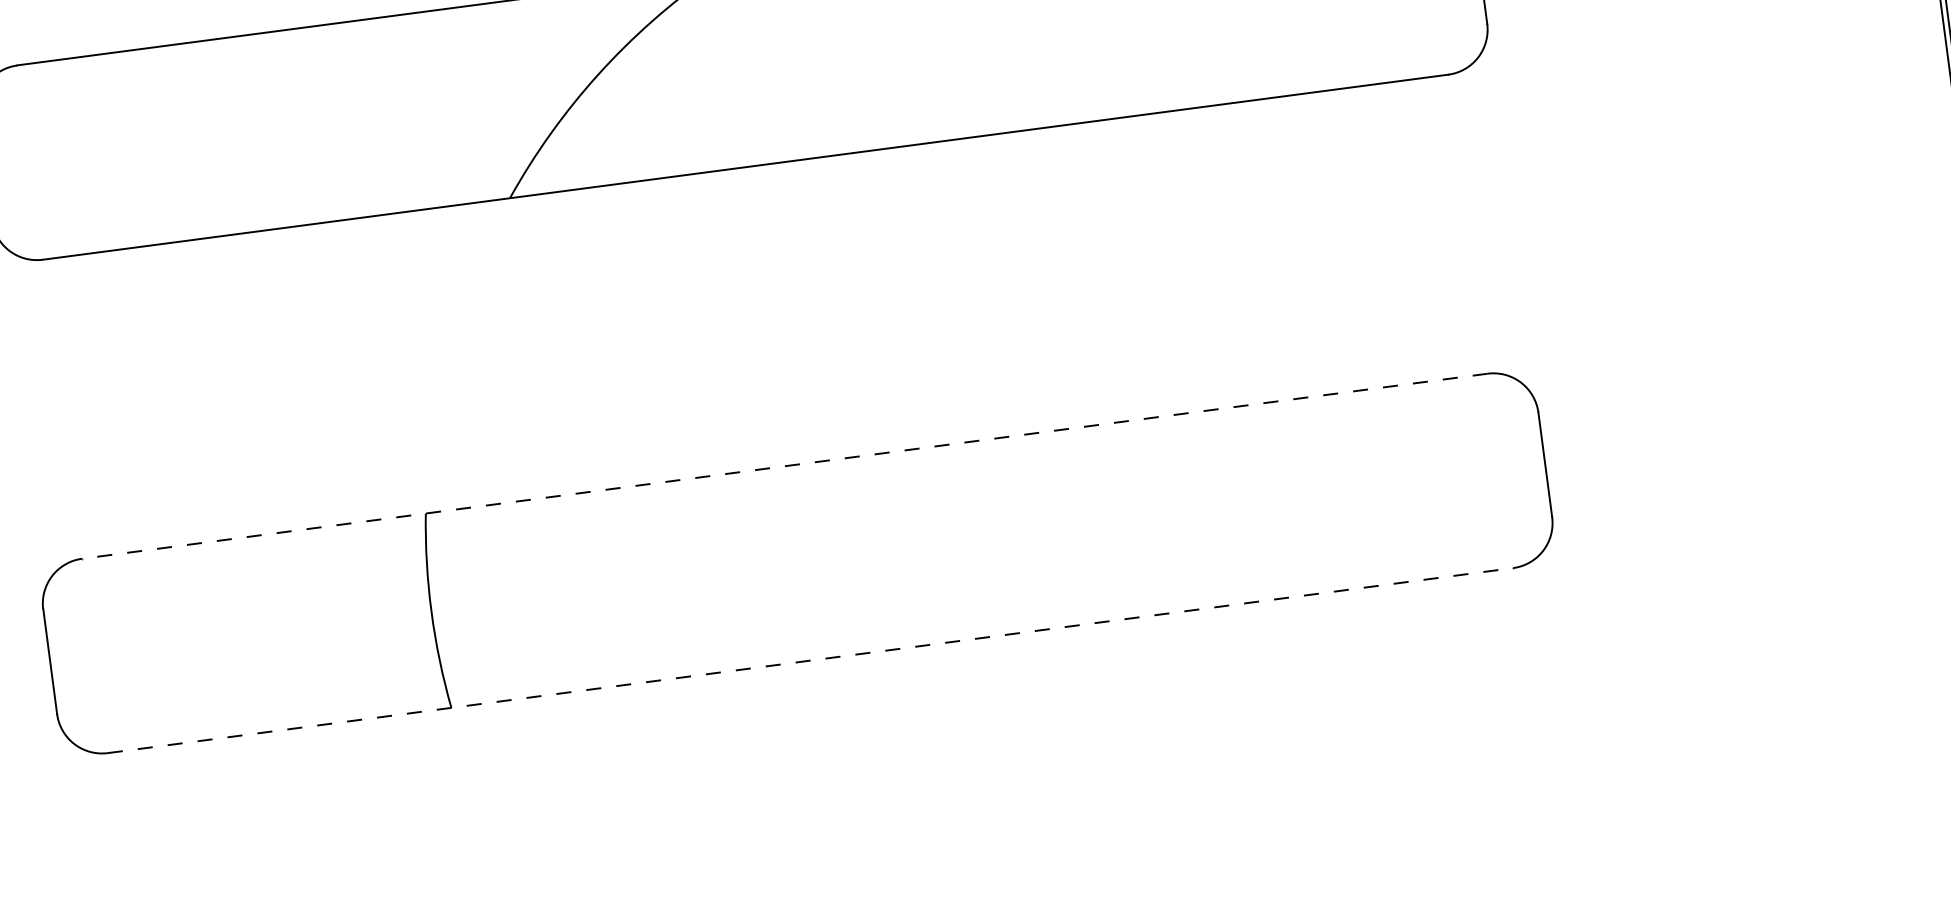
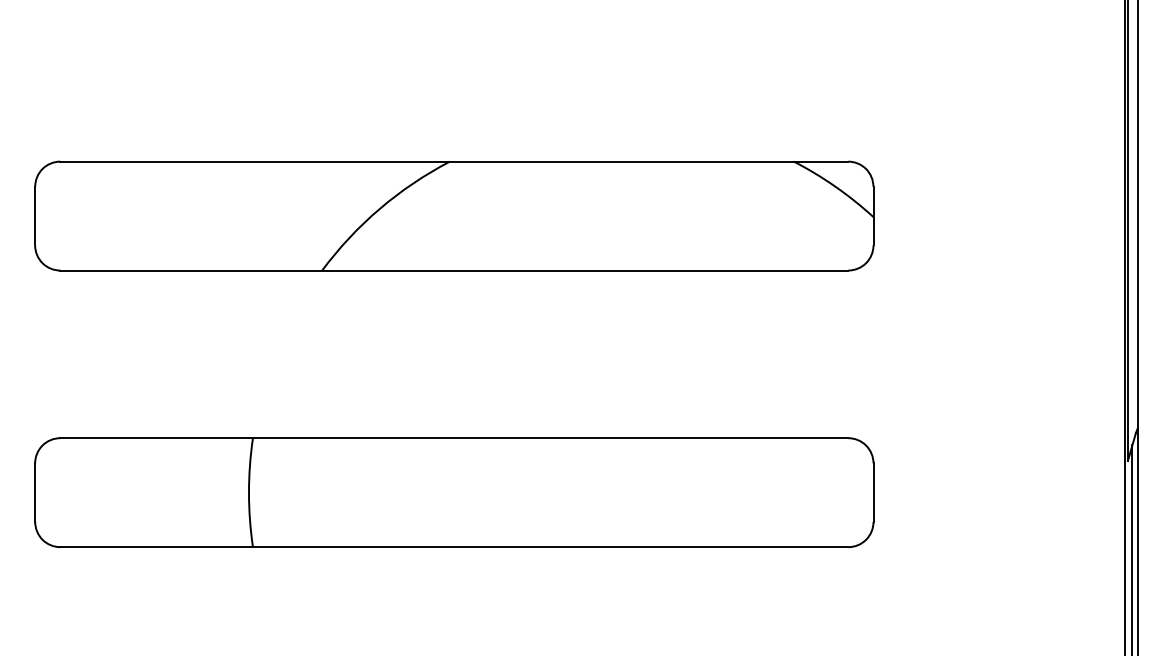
line: (785, 466) -> (454, 438), dashed -> solid
line: (810, 661) -> (454, 547), dashed -> solid

